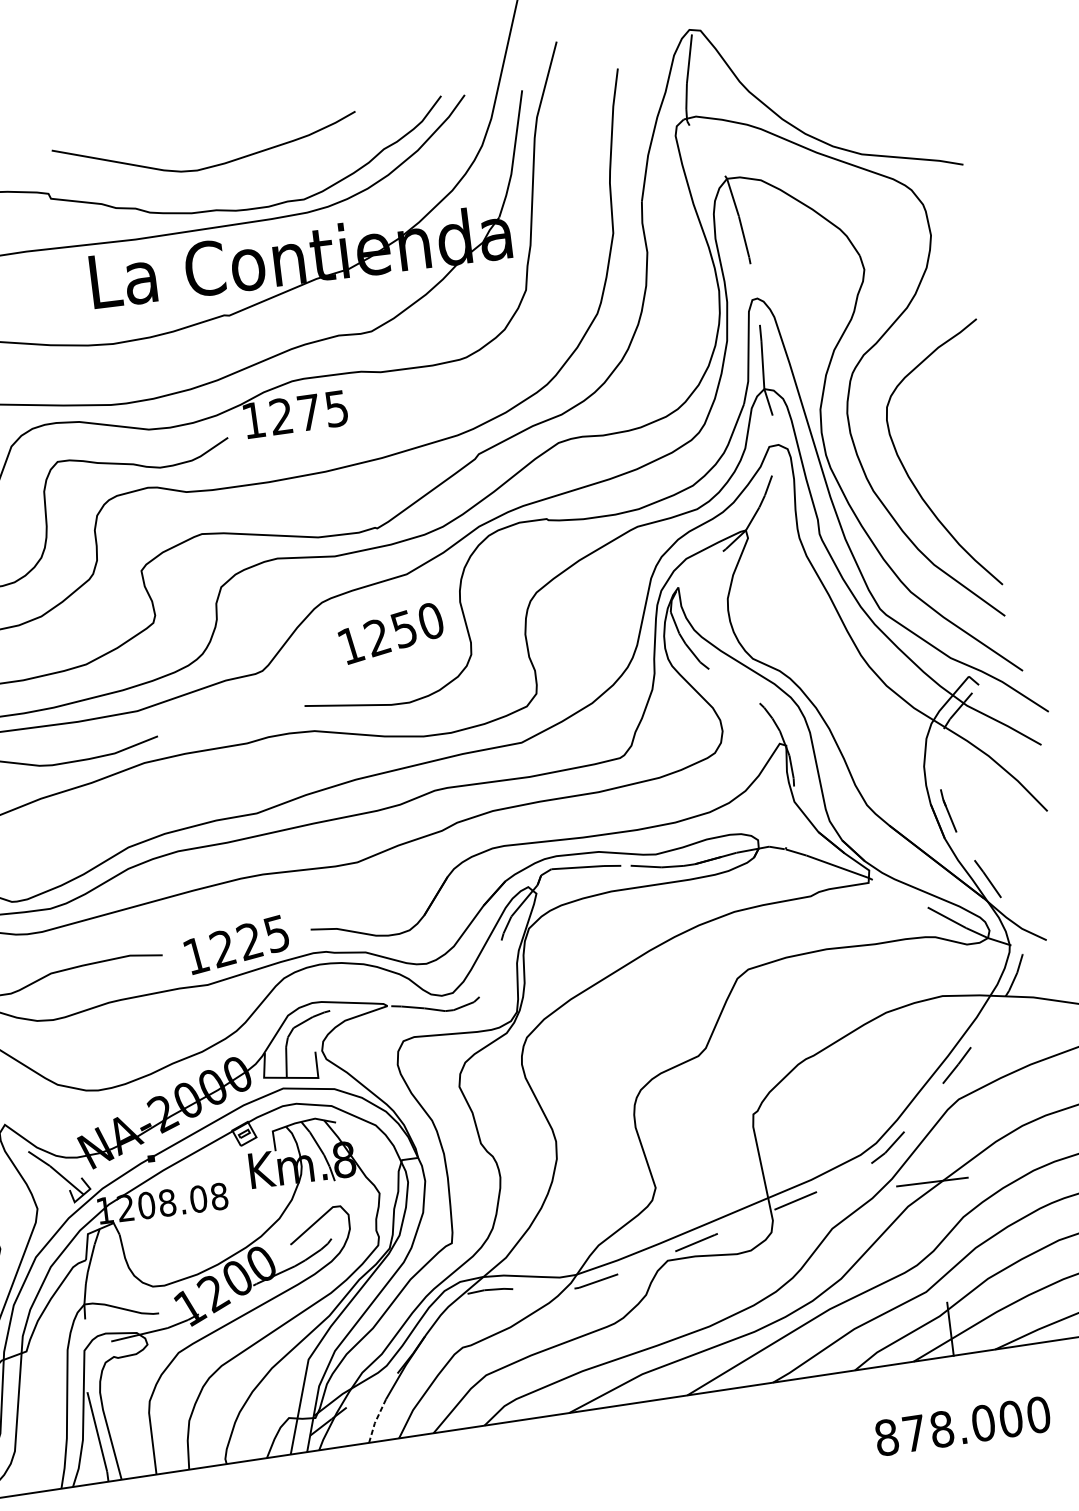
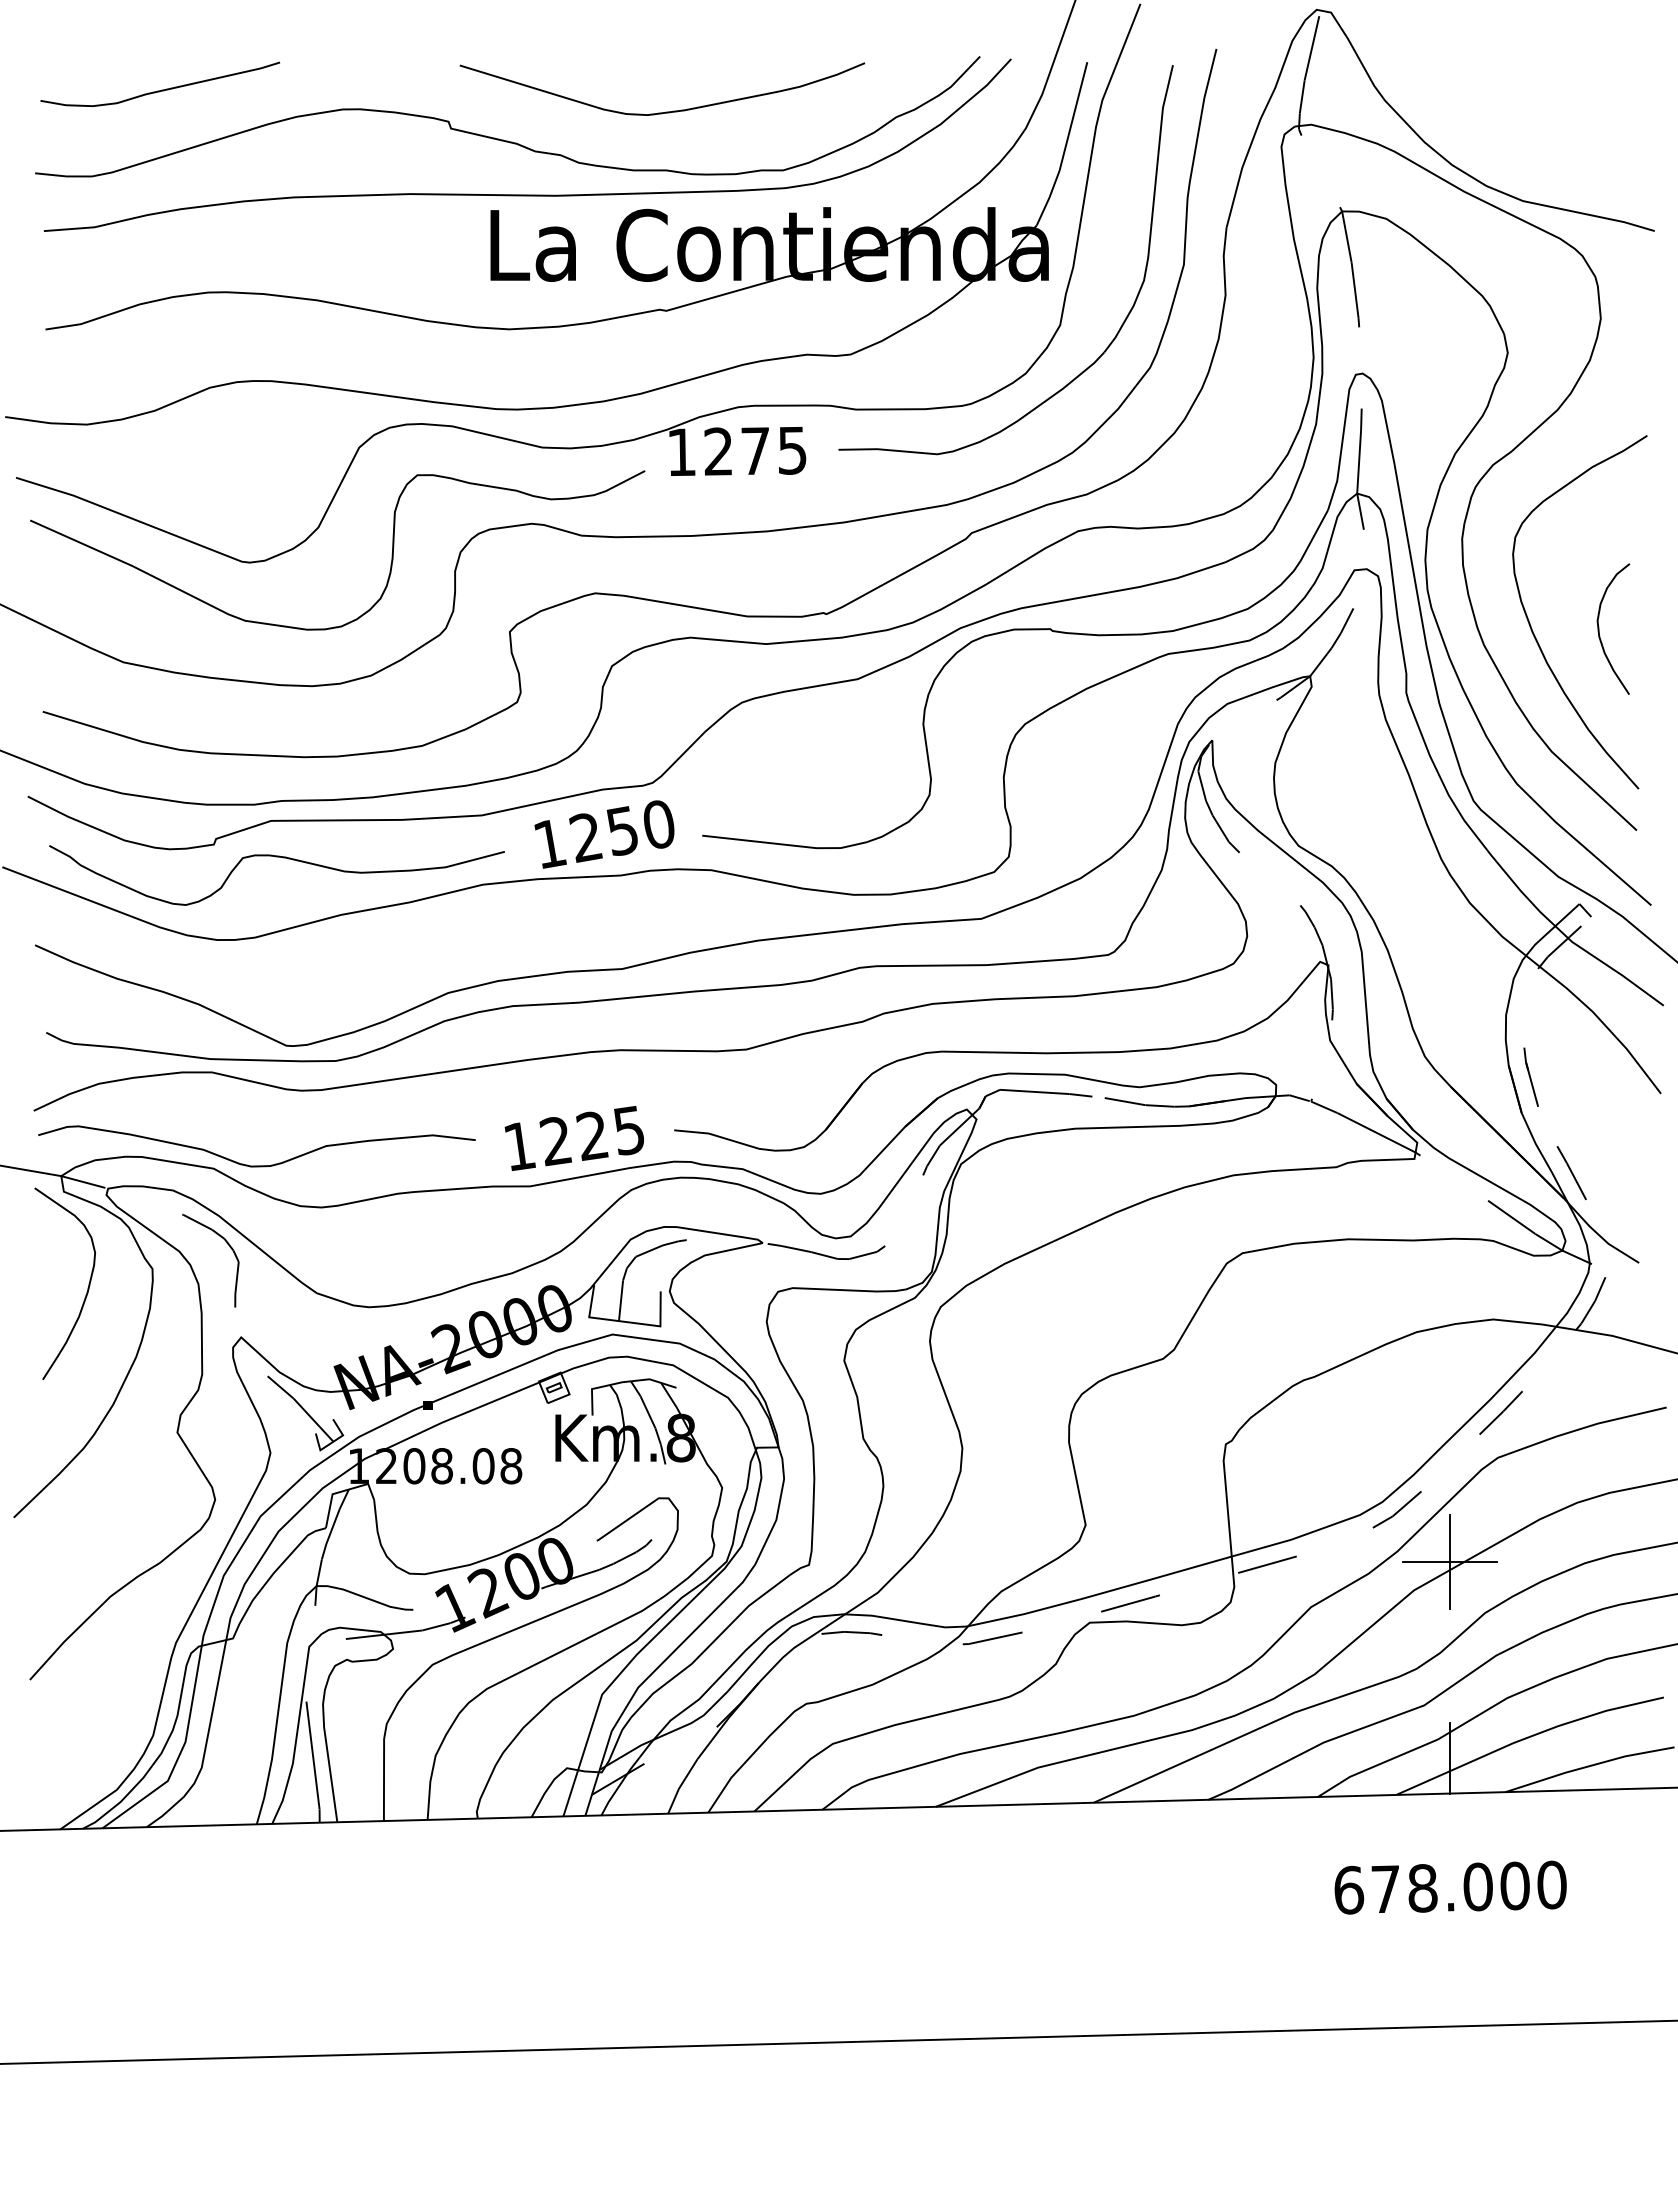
part: (571, 283) -> (1121, 324), added
curve: (958, 467) -> (1599, 628), added
text: (391, 633) -> (604, 834), moved
line: (932, 1182) -> (1450, 1562), added
line: (375, 1421) -> (680, 1786), dashed -> solid
text: (887, 1436) -> (1349, 1889), 878.000 -> 678.000

